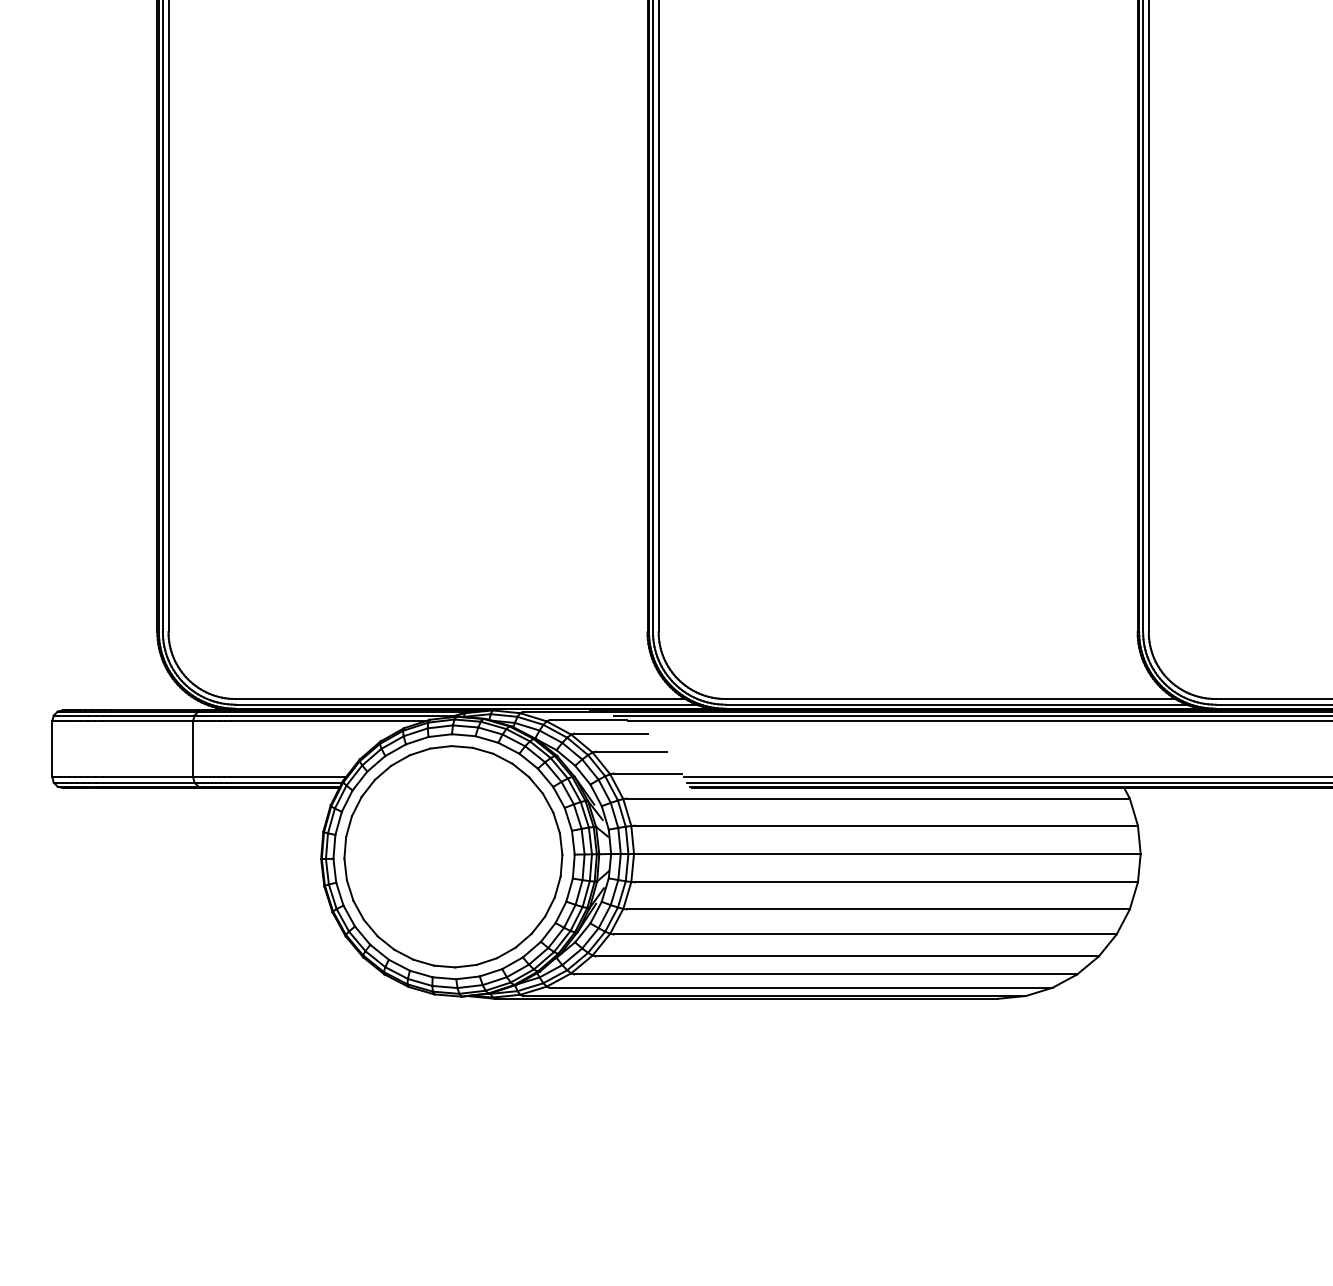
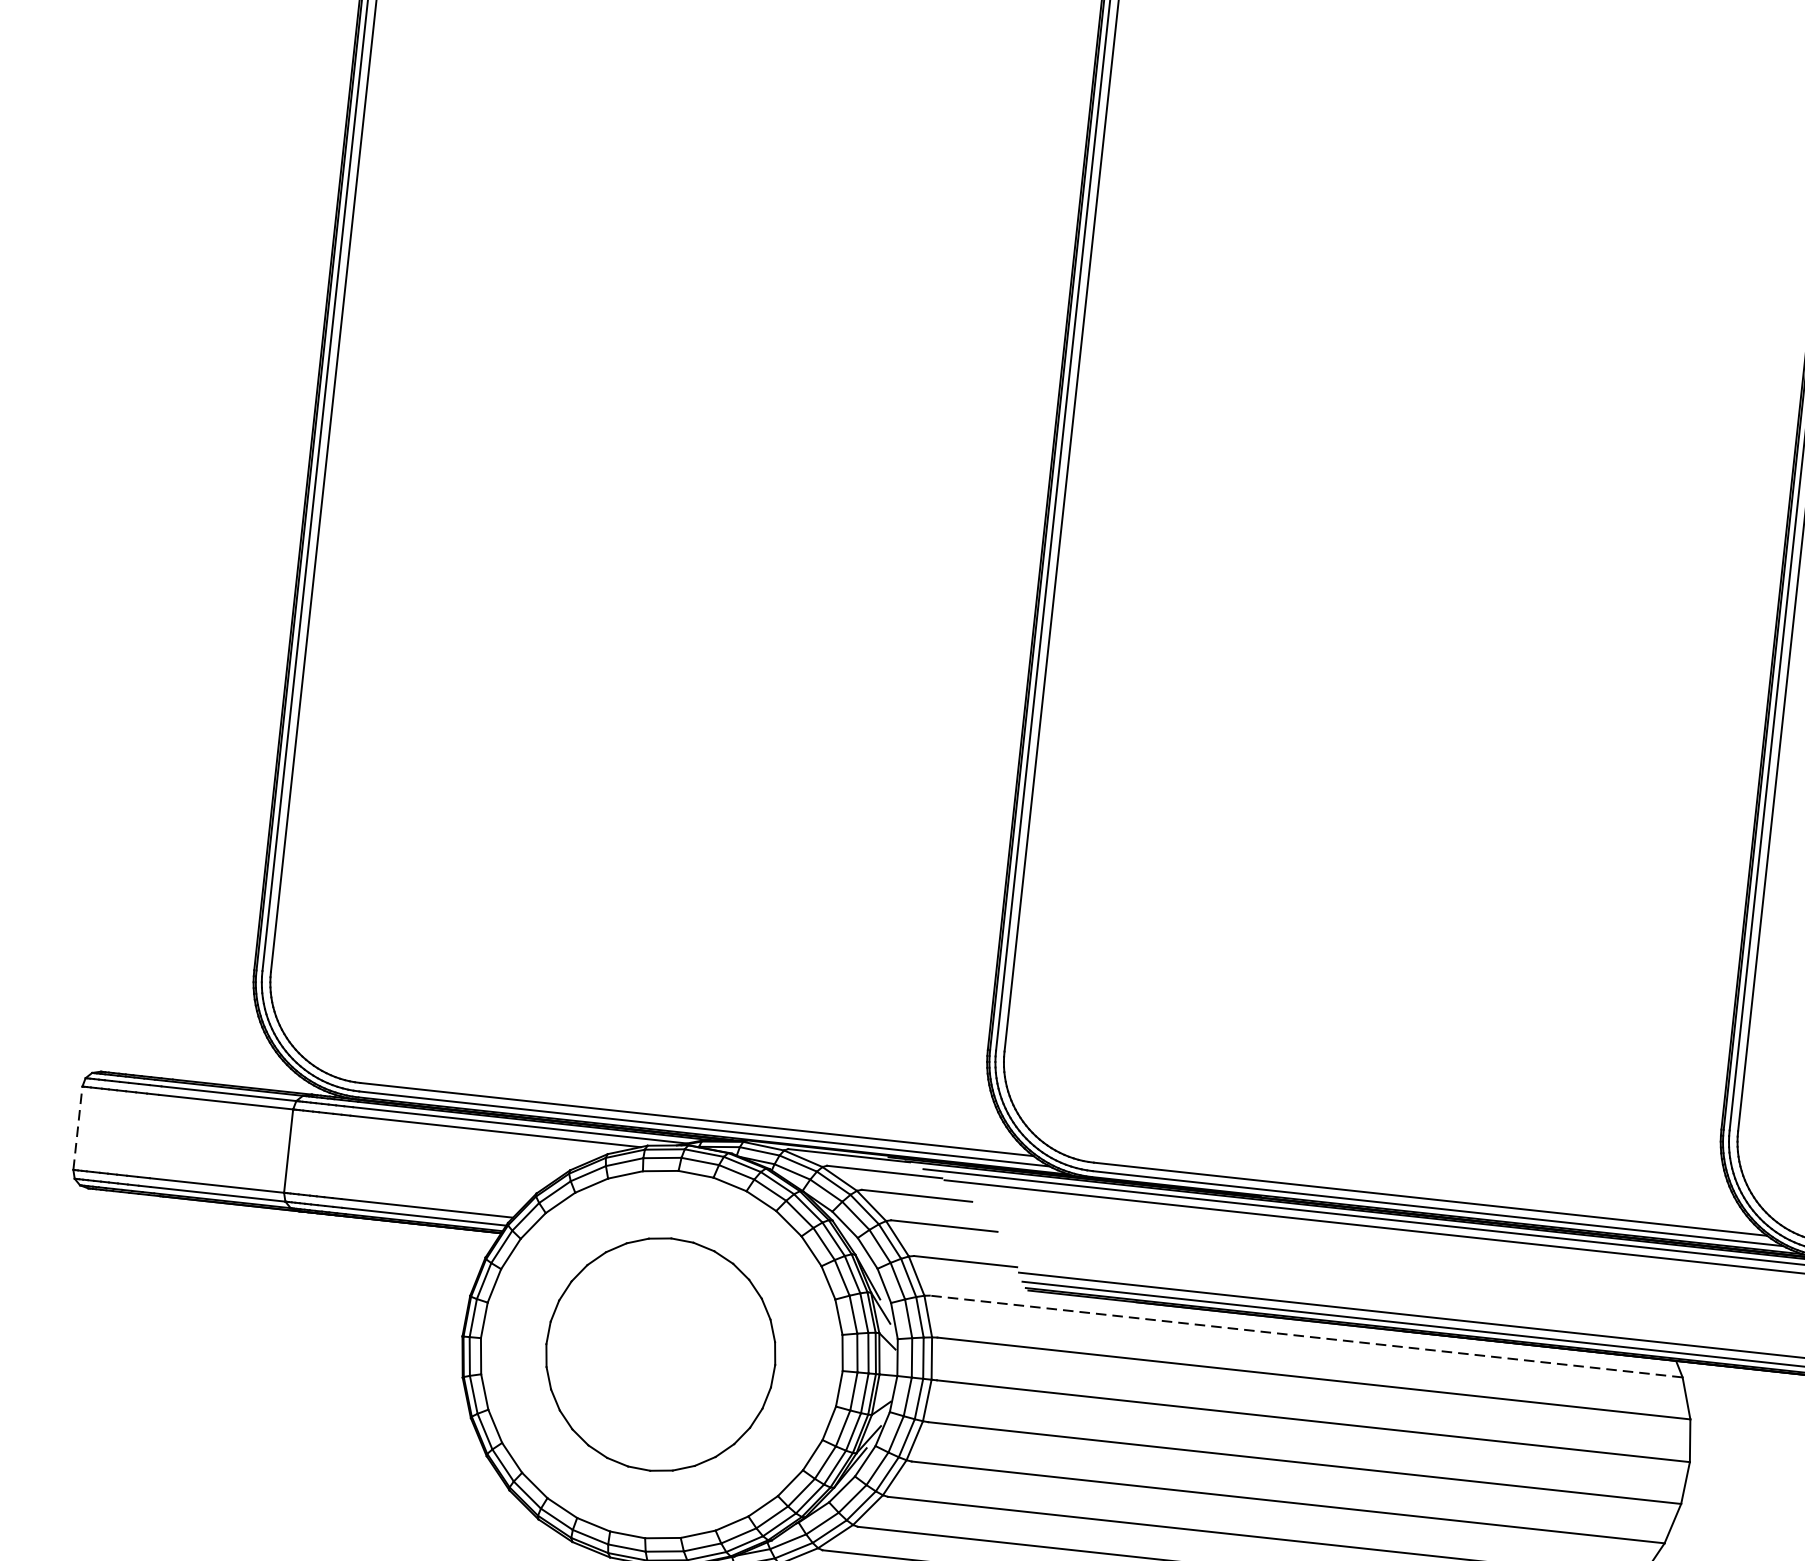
line: (52, 749) -> (78, 1128), solid -> dashed
line: (878, 798) -> (1306, 1336), solid -> dashed
part: (453, 856) -> (660, 1354), size x0.7

